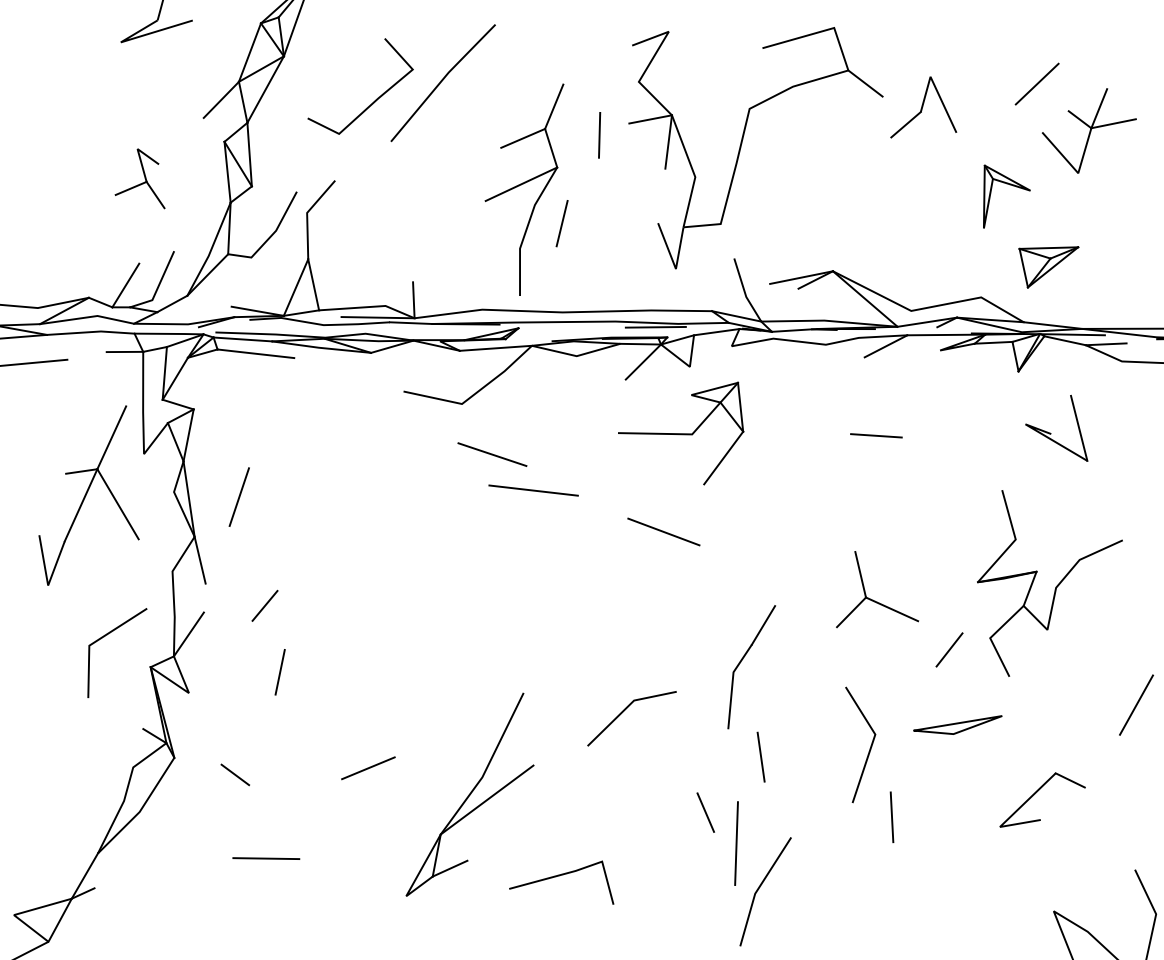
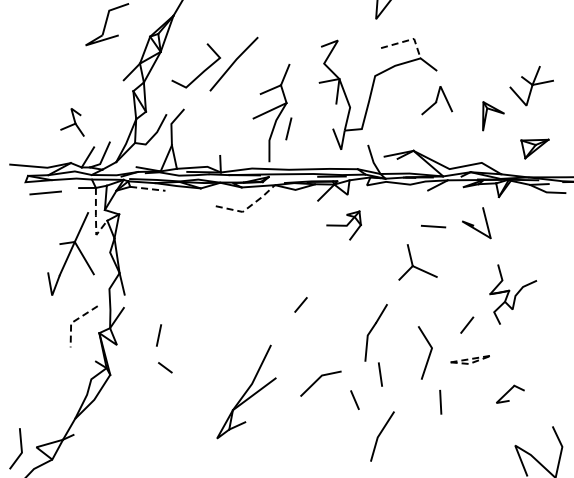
line: (822, 31) -> (408, 40), solid -> dashed
line: (1037, 83) -> (507, 64), removed
part: (924, 107) -> (437, 100), moved
line: (598, 135) -> (305, 88), removed
part: (140, 179) -> (72, 122), moved
part: (1047, 266) -> (534, 148), moved
line: (255, 353) -> (147, 188), solid -> dashed
line: (476, 394) -> (249, 207), solid -> dashed
line: (144, 424) -> (96, 221), solid -> dashed
part: (1056, 429) -> (476, 223), moved
part: (680, 433) -> (343, 225), size x0.6
line: (491, 455) -> (256, 235), removed
line: (533, 489) -> (275, 251), removed
line: (237, 496) -> (139, 254), removed
line: (663, 531) -> (335, 270), removed
part: (1050, 583) -> (513, 294), size x0.7
part: (876, 589) -> (417, 262), moved
line: (263, 604) -> (300, 304), moved
line: (94, 641) -> (73, 321), solid -> dashed
line: (1134, 704) -> (552, 350), removed
line: (626, 711) -> (318, 380), moved
line: (1002, 715) -> (491, 355), solid -> dashed
line: (869, 743) -> (429, 352), moved
line: (368, 767) -> (199, 379), removed
line: (235, 774) -> (165, 367), moved
part: (1043, 800) -> (510, 394), size x0.7
line: (735, 843) -> (368, 414), removed
line: (266, 859) -> (152, 421), removed
line: (561, 876) -> (288, 429), removed

